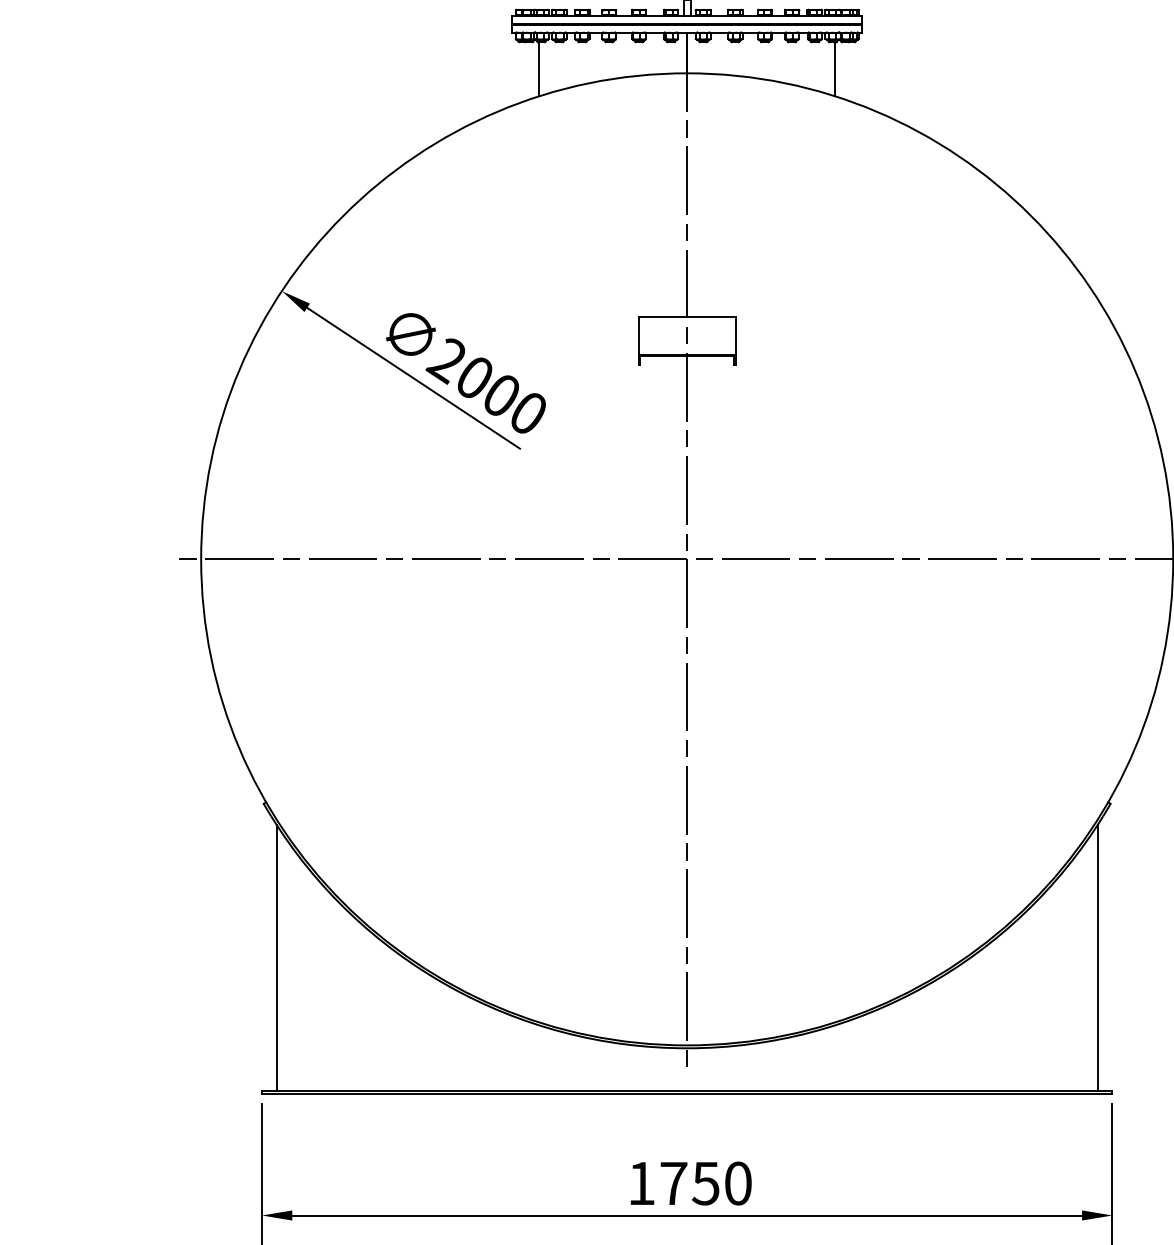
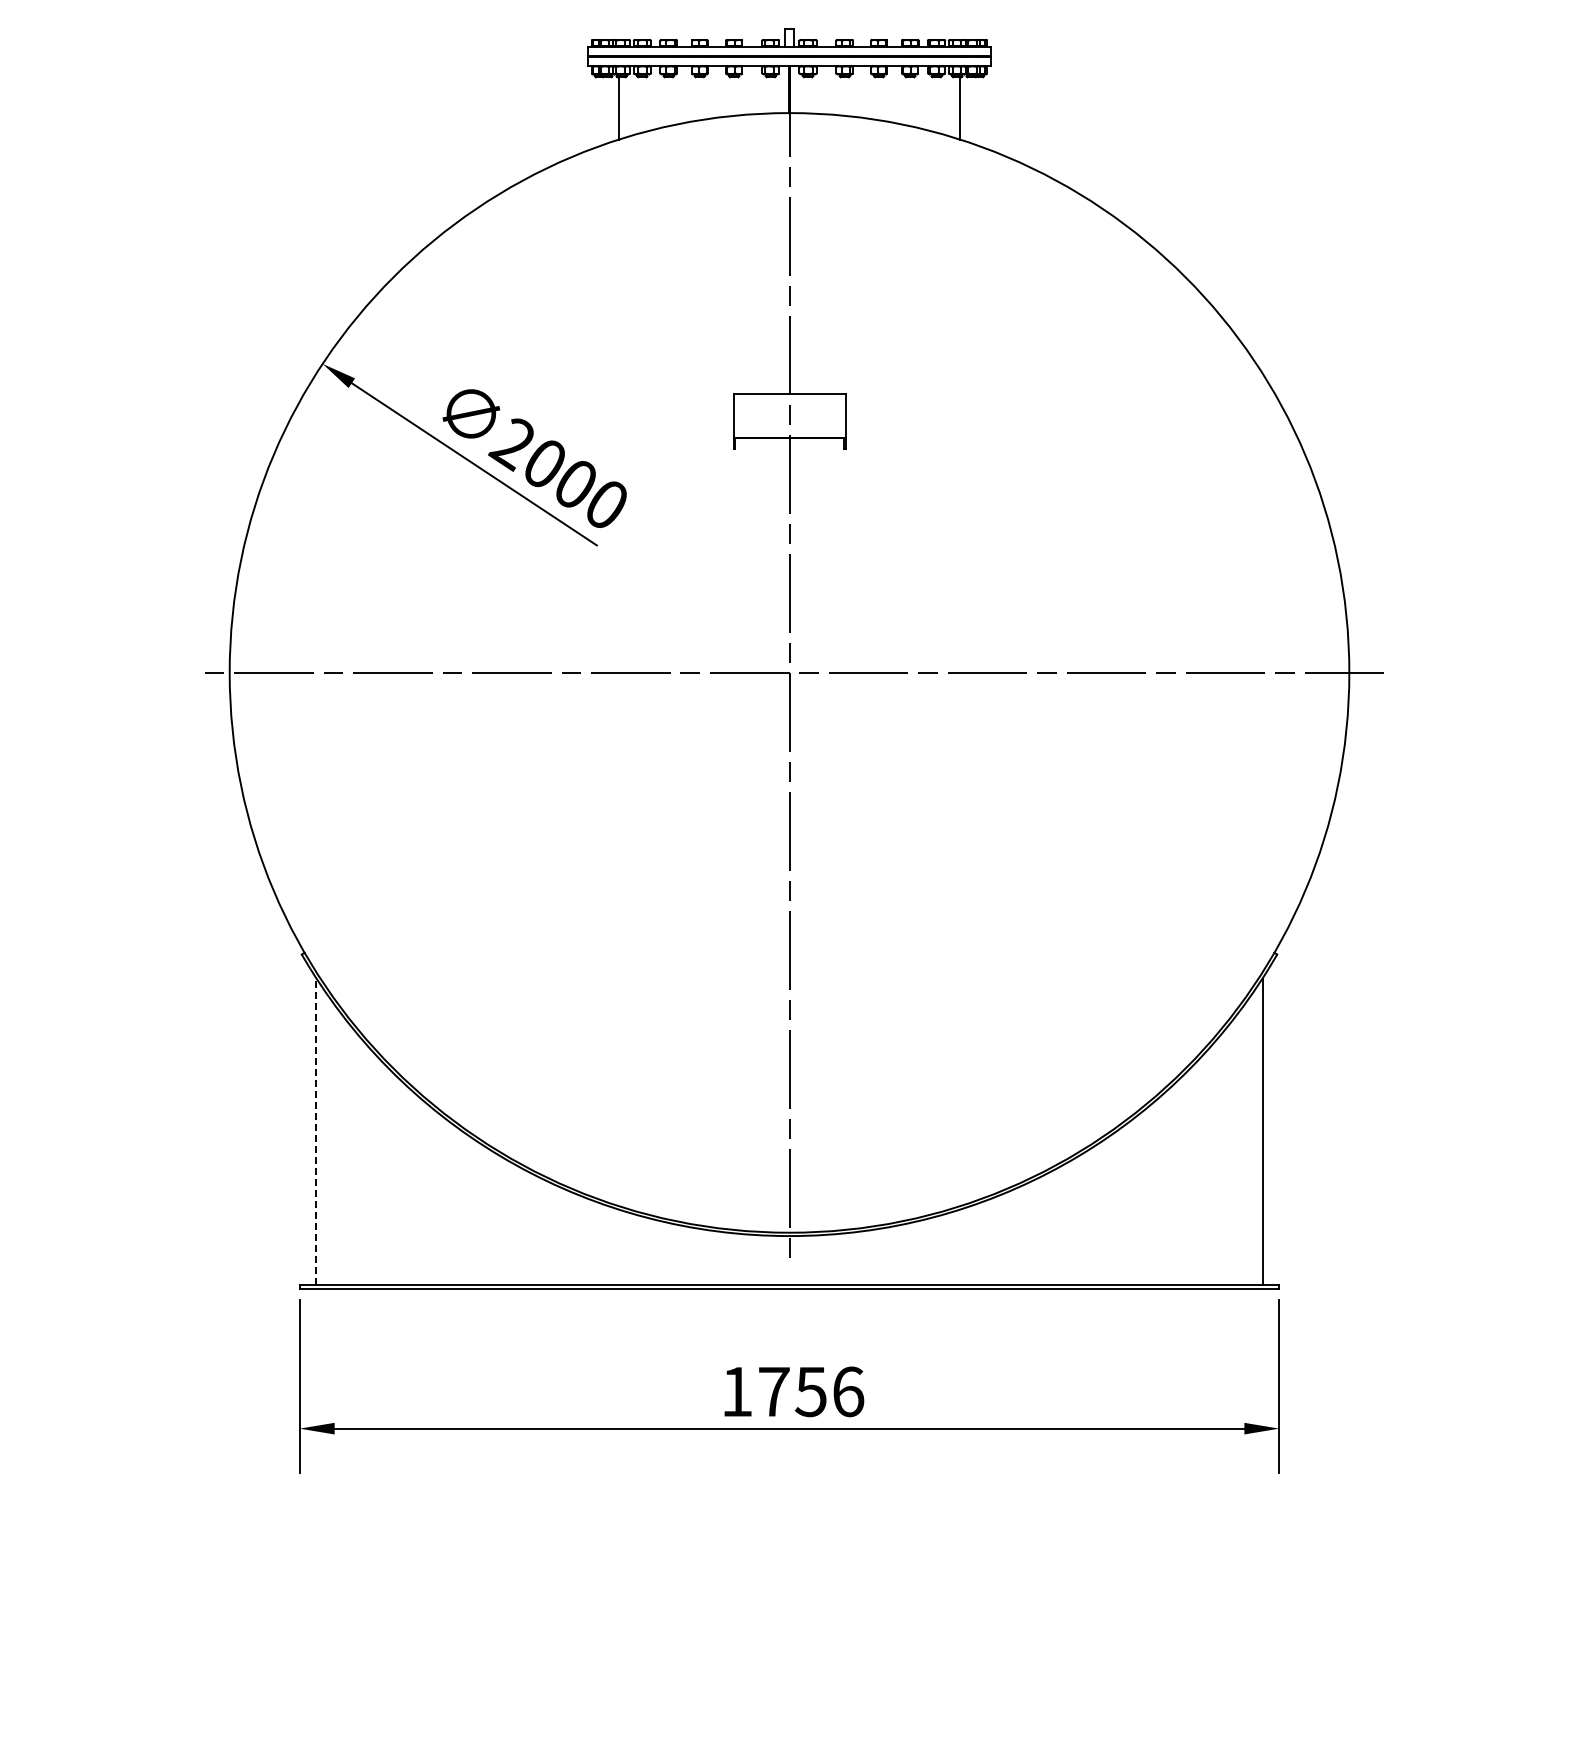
line: (276, 957) -> (316, 1131), solid -> dashed
text: (738, 1183) -> (848, 1391), 1750 -> 1756

